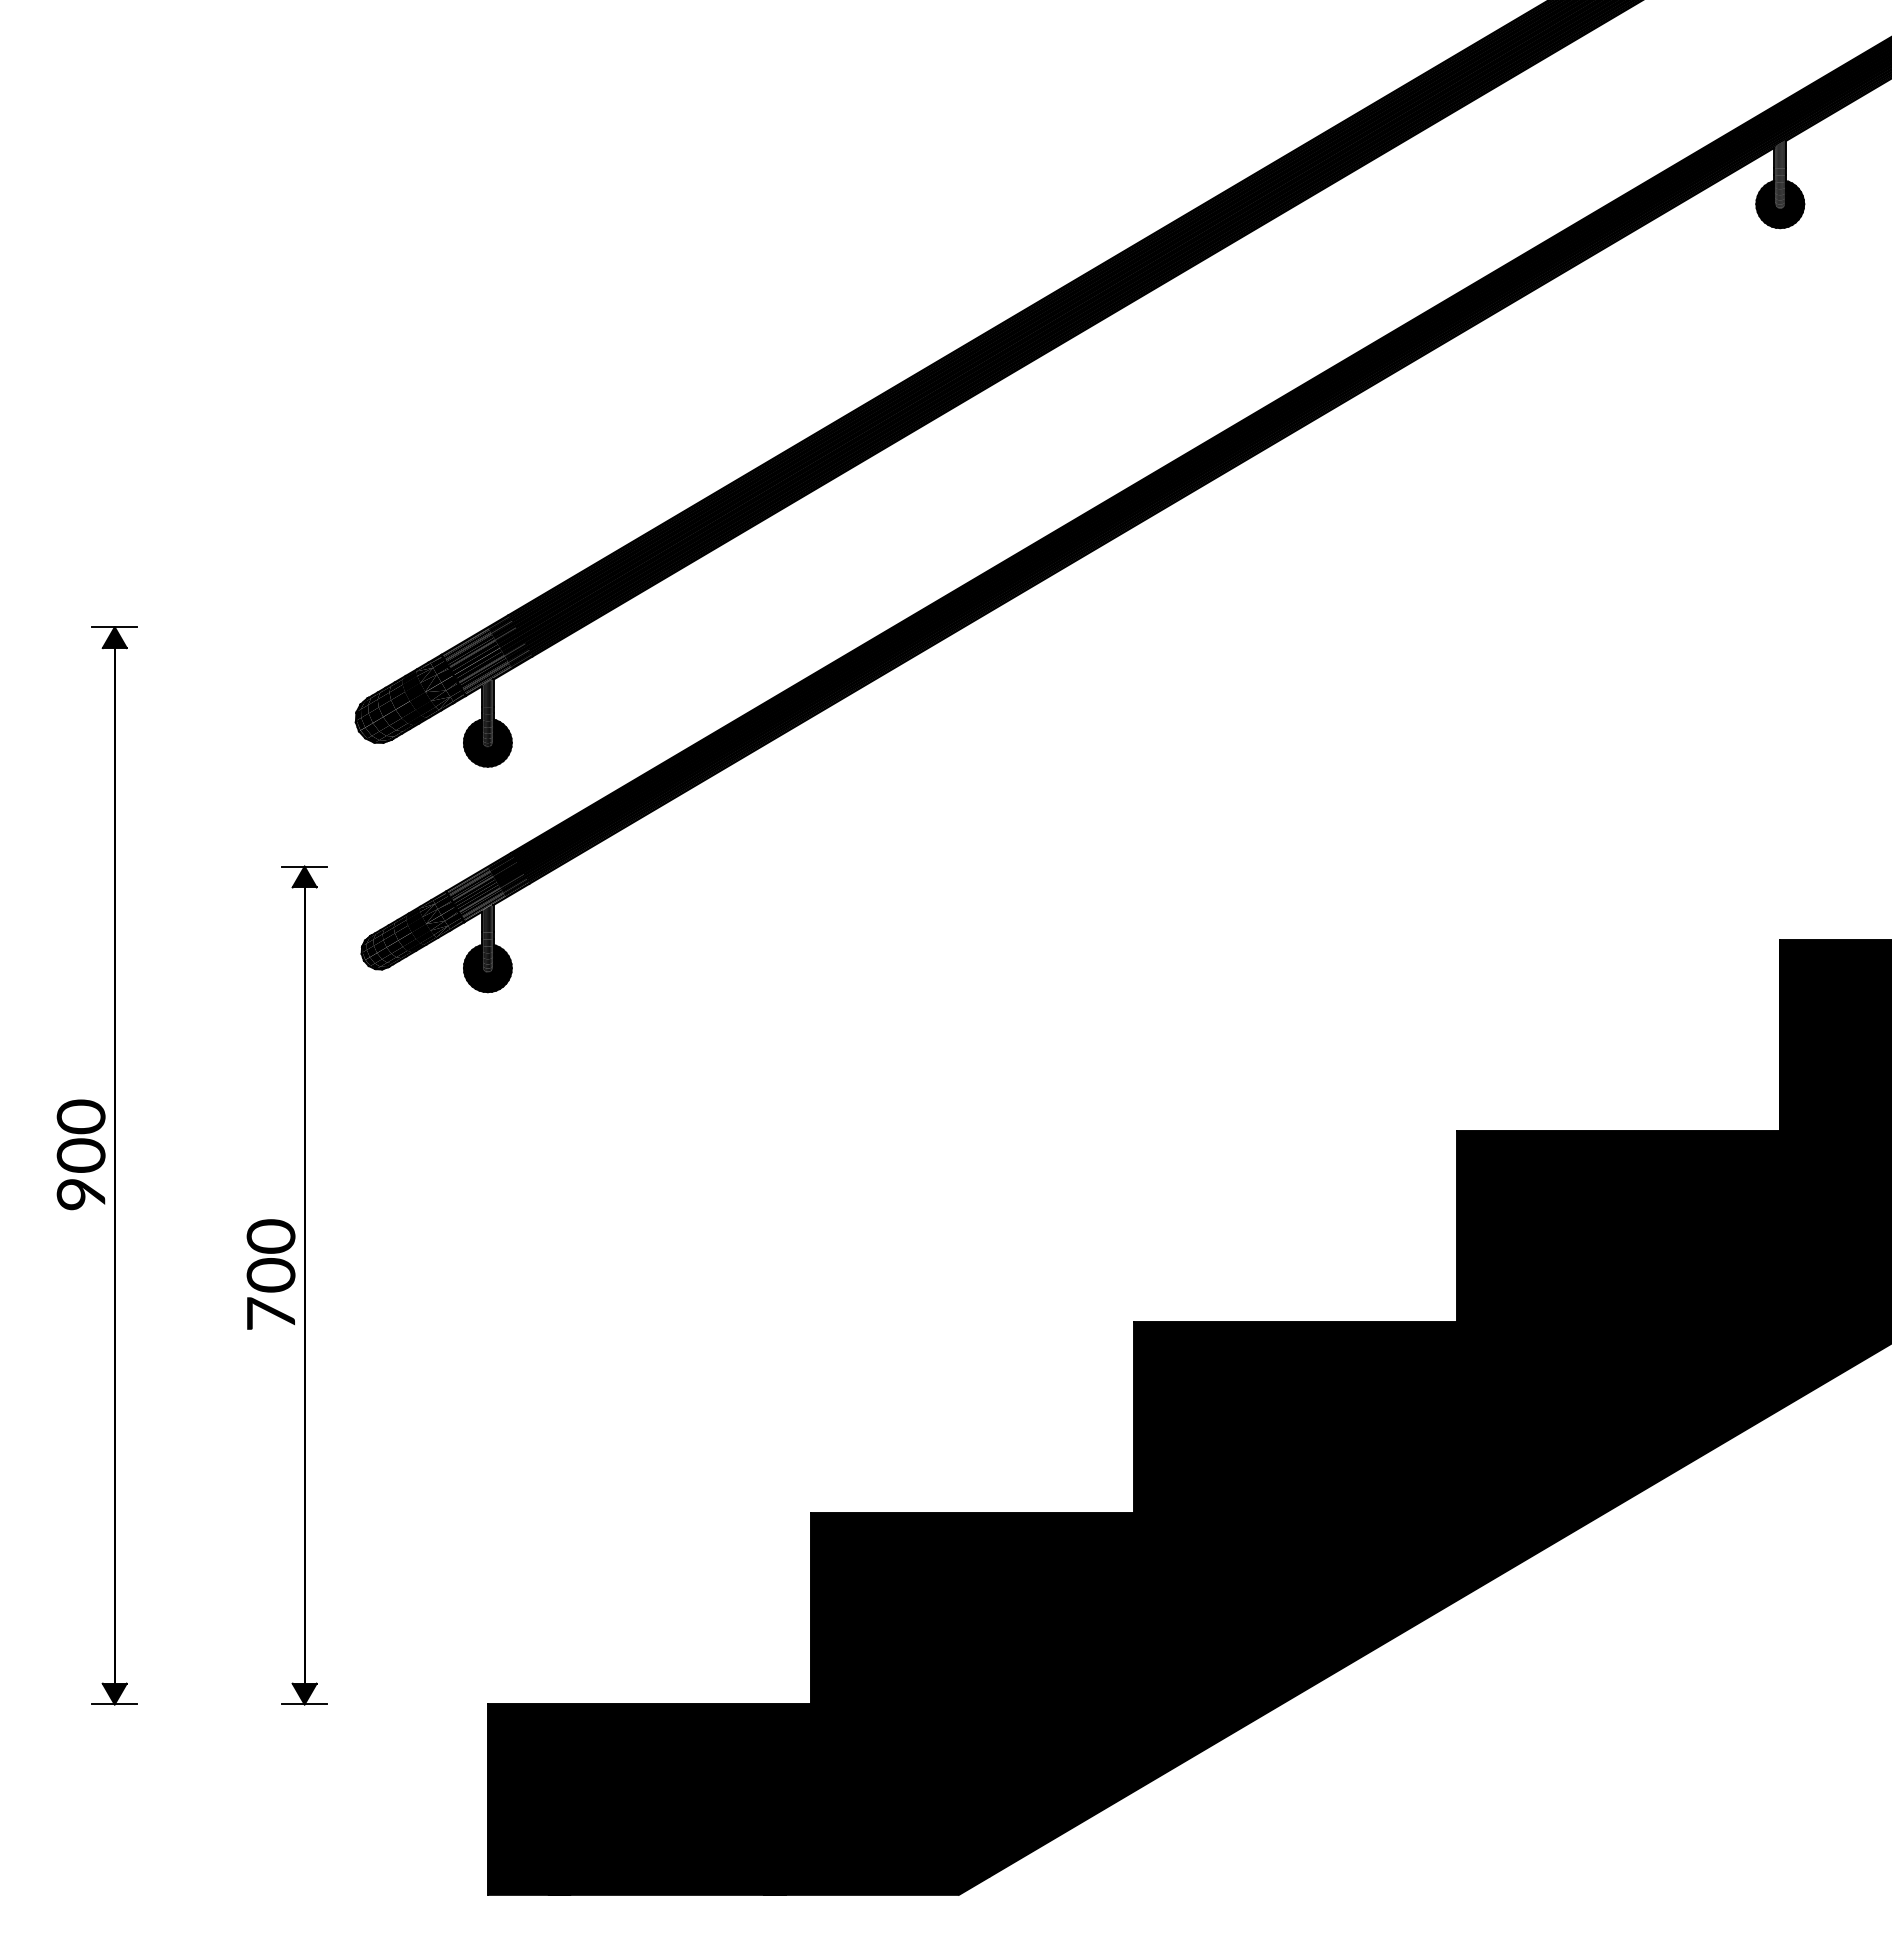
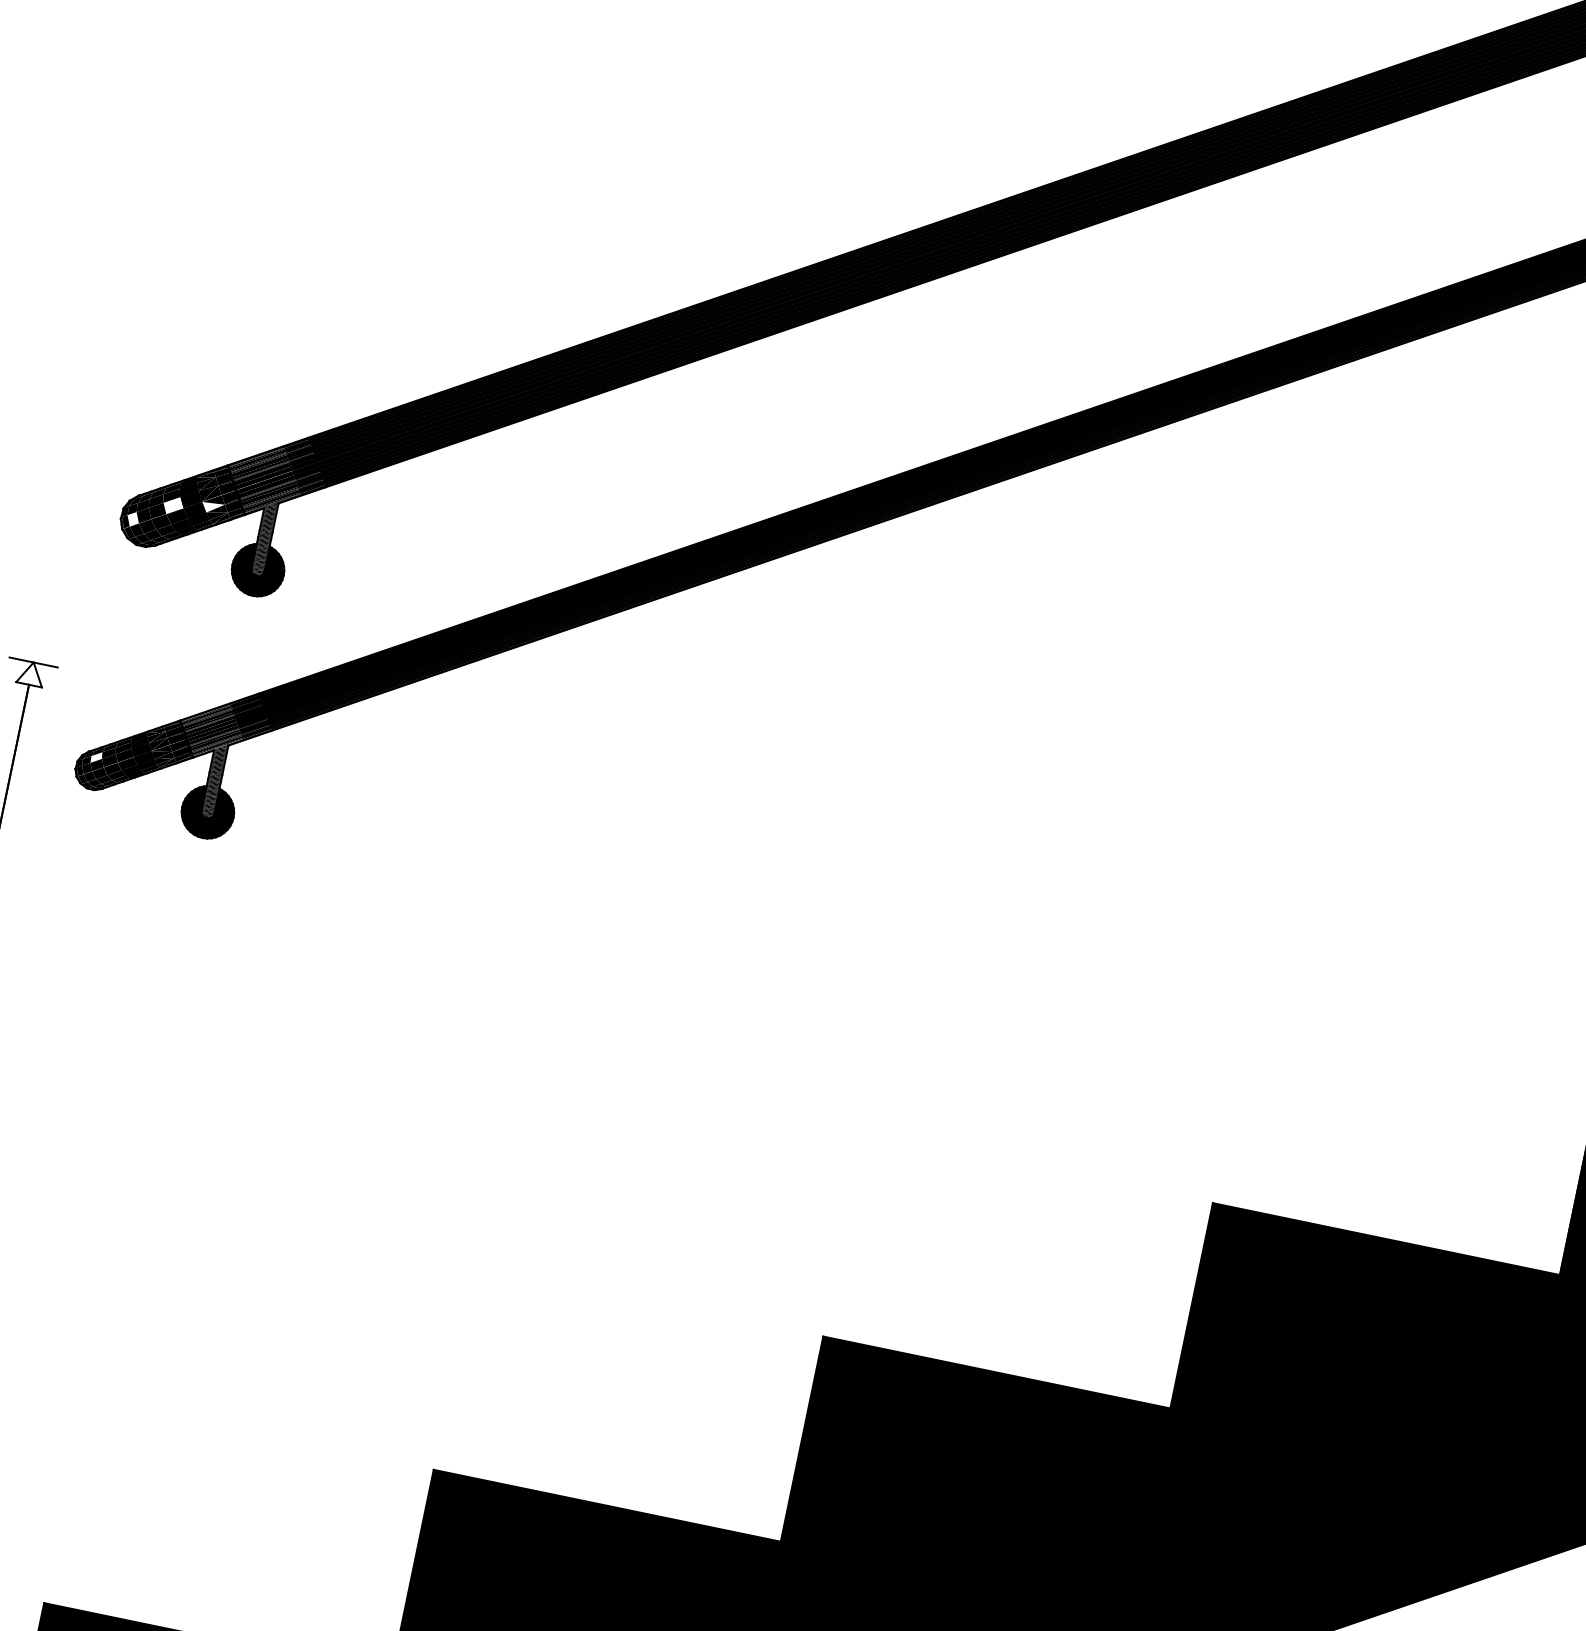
fill: (435, 695) -> (212, 507), removed
fill: (400, 700) -> (173, 505), removed
fill: (366, 720) -> (132, 519), removed
fill: (304, 876) -> (31, 673), removed
fill: (378, 939) -> (96, 757), removed

